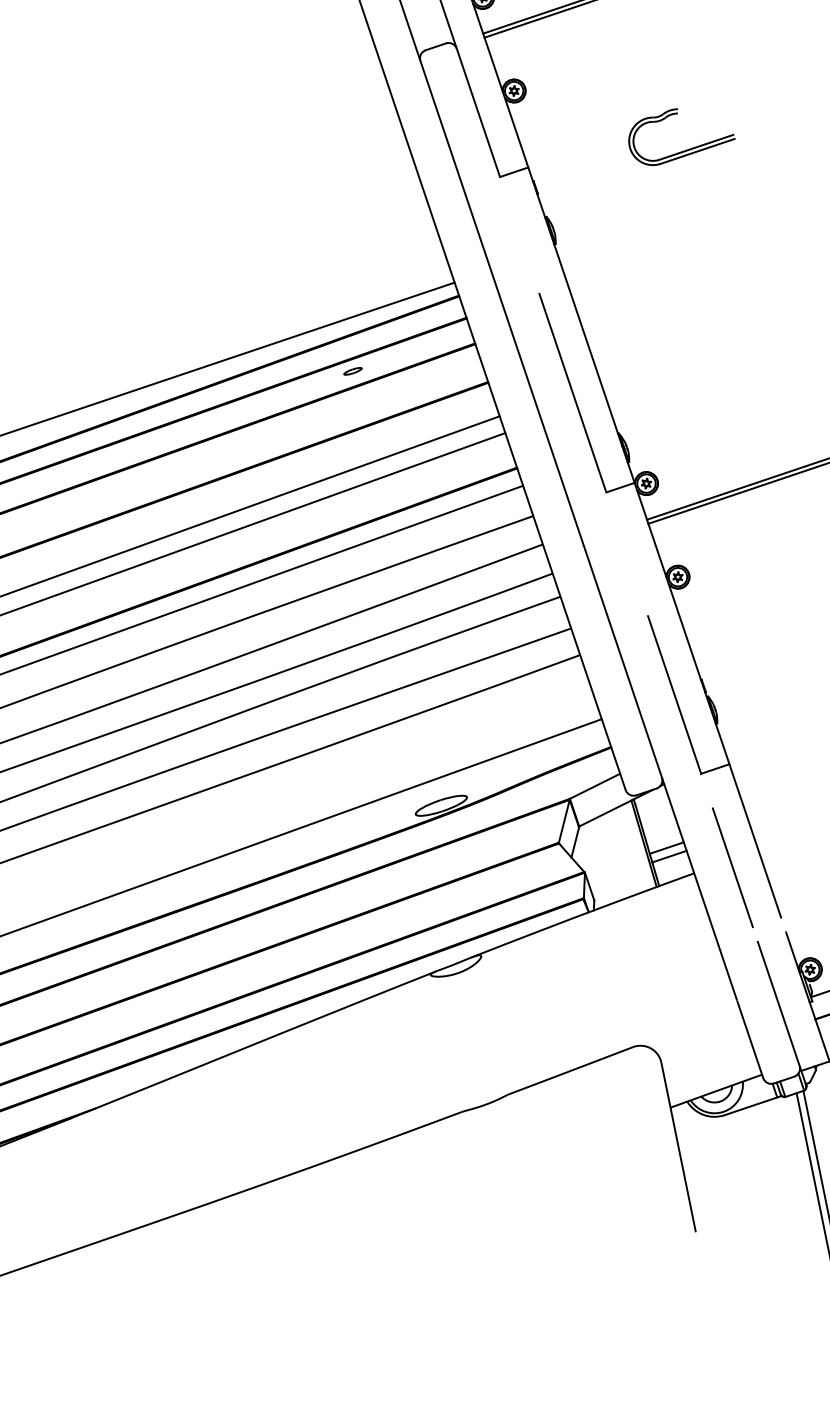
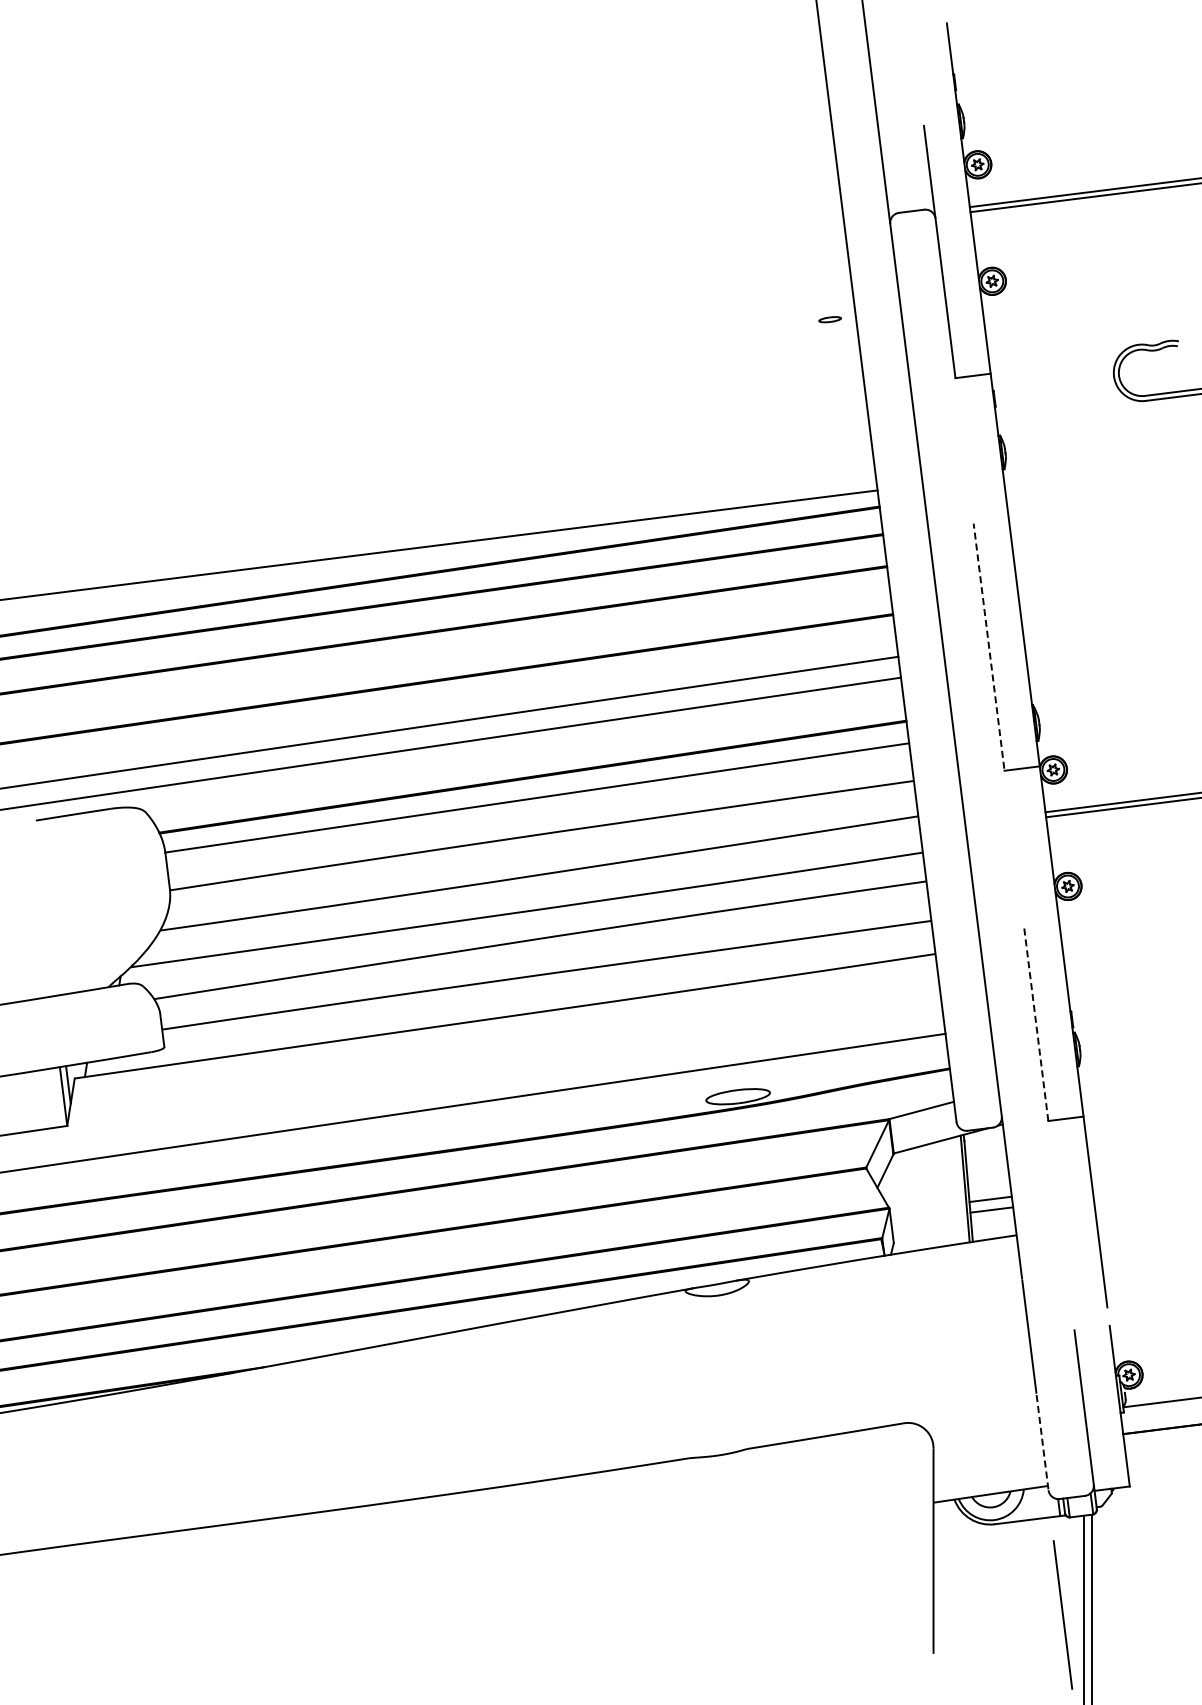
part: (352, 371) -> (829, 319), moved
line: (572, 392) -> (988, 646), solid -> dashed
line: (674, 694) -> (1036, 1022), solid -> dashed
line: (732, 867) -> (1062, 1614), moved
line: (750, 1039) -> (1042, 1442), solid -> dashed

